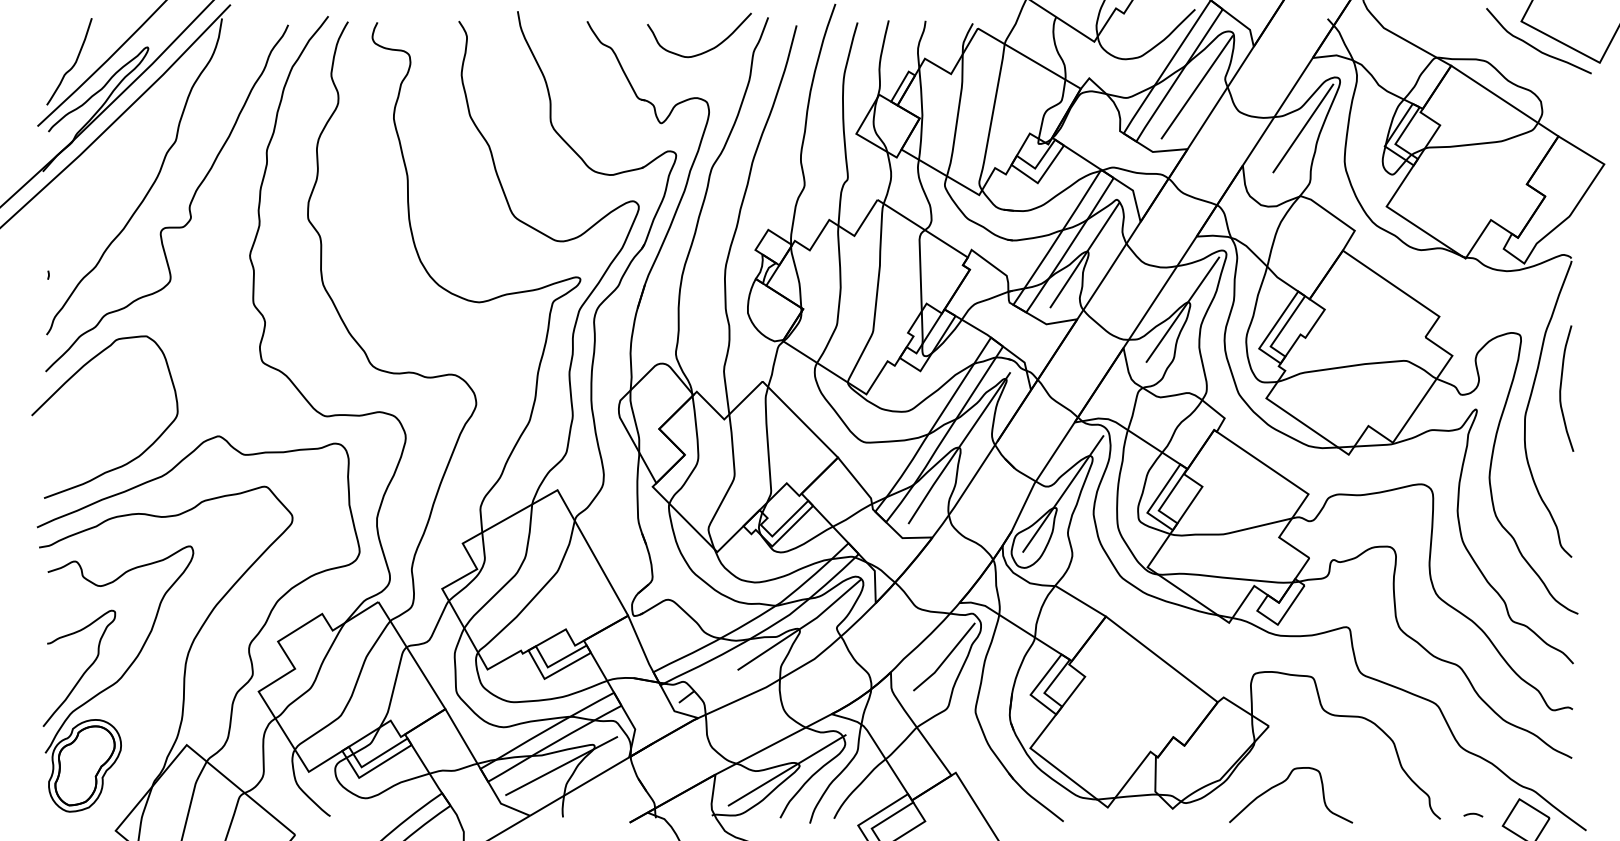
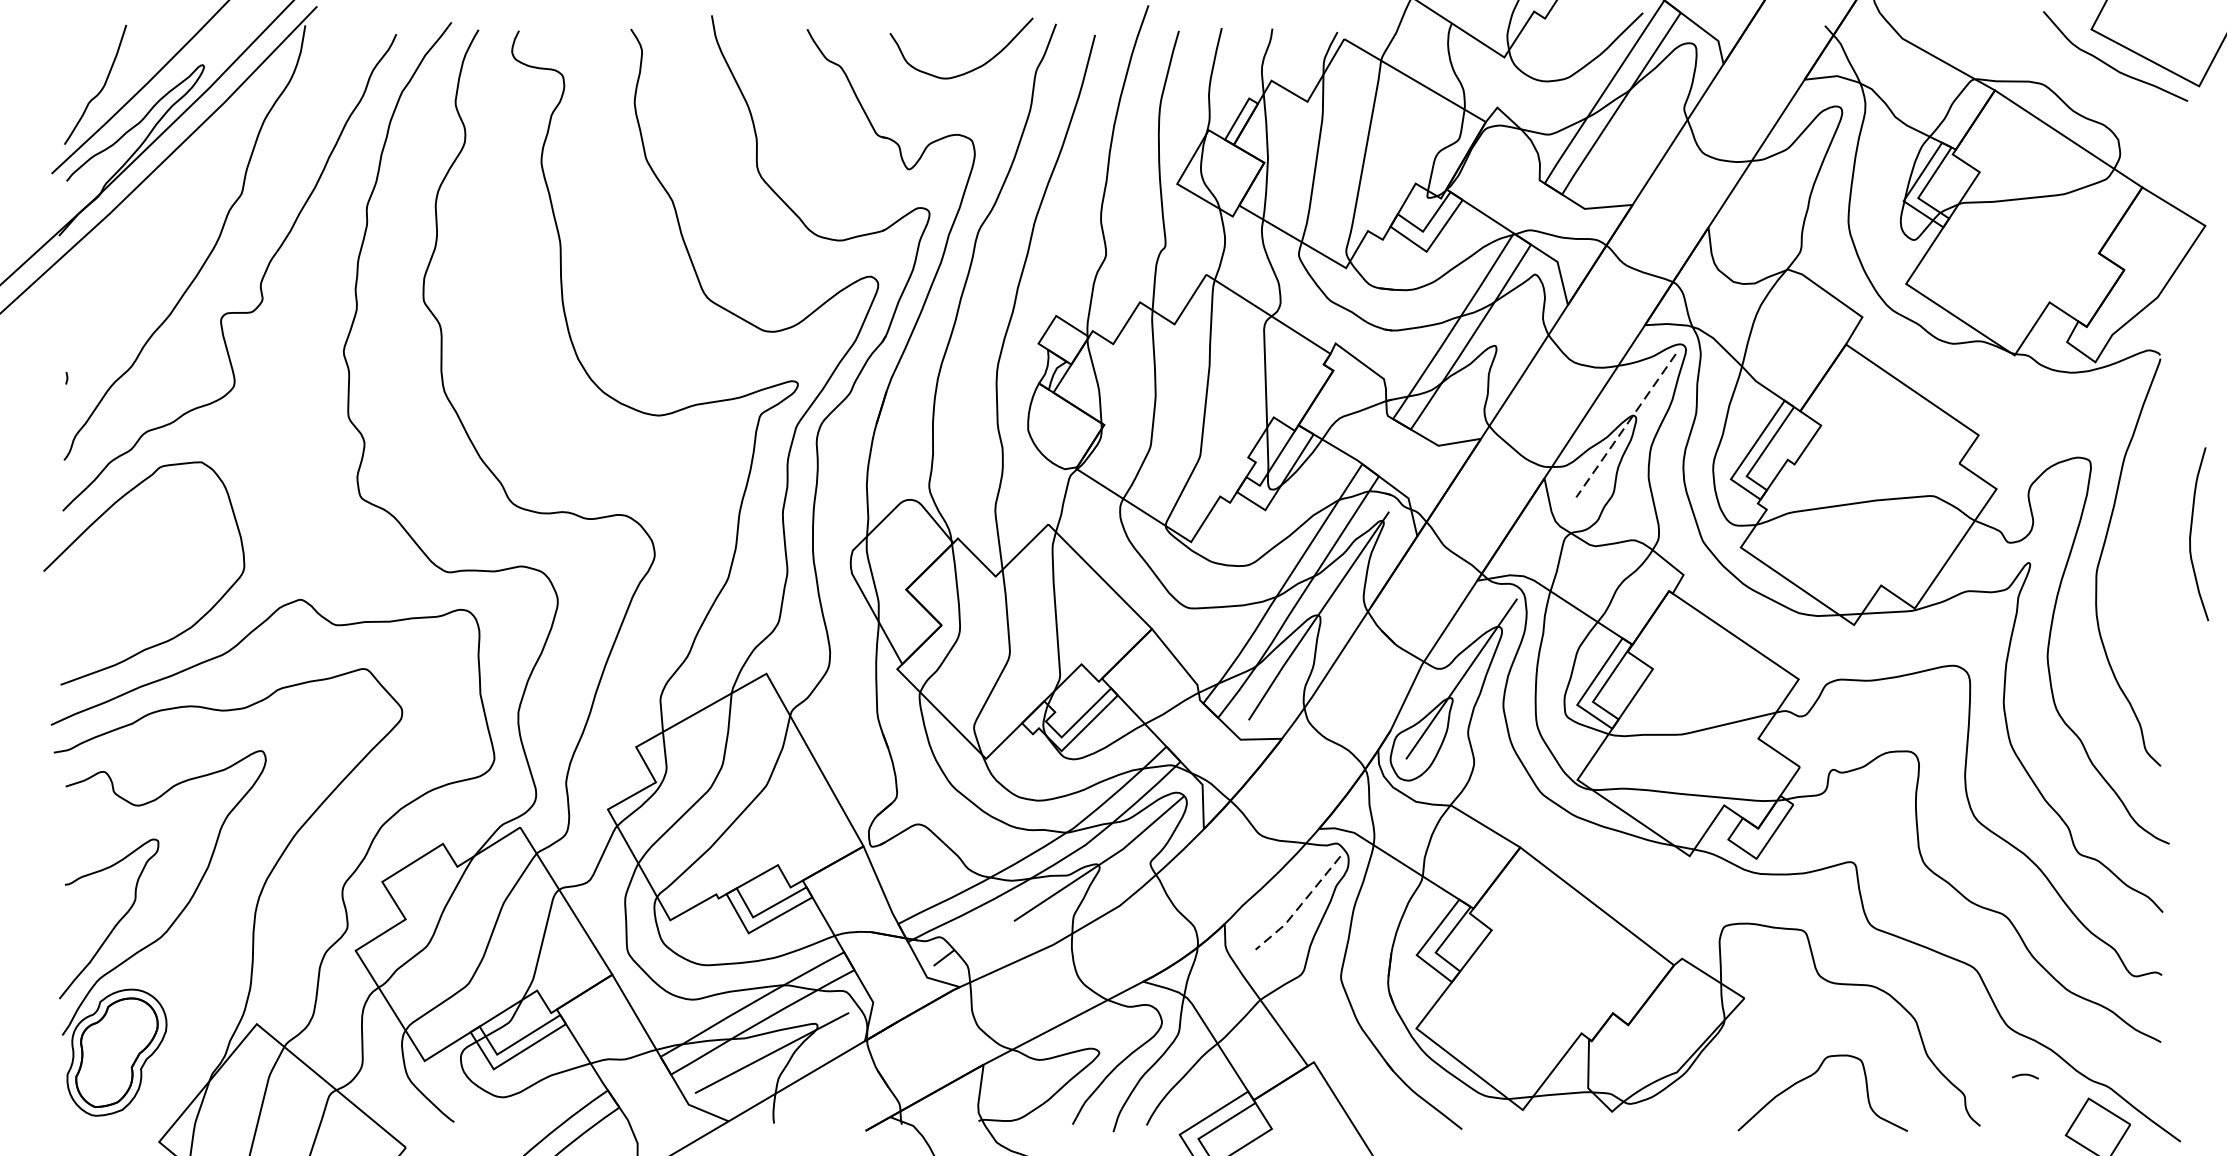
line: (1196, 87) -> (1644, 120), removed
line: (1303, 128) -> (1791, 176), removed
line: (1084, 255) -> (1490, 351), removed
line: (1182, 310) -> (1625, 426), solid -> dashed
curve: (1561, 388) -> (2191, 534), moved
line: (945, 659) -> (1299, 906), solid -> dashed
line: (786, 770) -> (1081, 1059), removed
curve: (1284, 782) -> (1813, 1075), moved
curve: (1473, 814) -> (2025, 1075), moved

